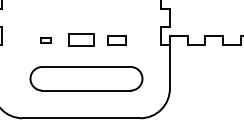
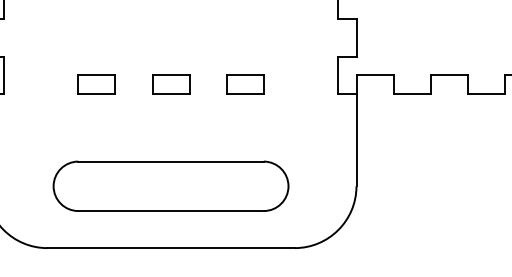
part: (45, 40) -> (95, 85), size x1.67
part: (81, 40) -> (171, 85), size x0.71
part: (86, 78) -> (171, 185), moved

